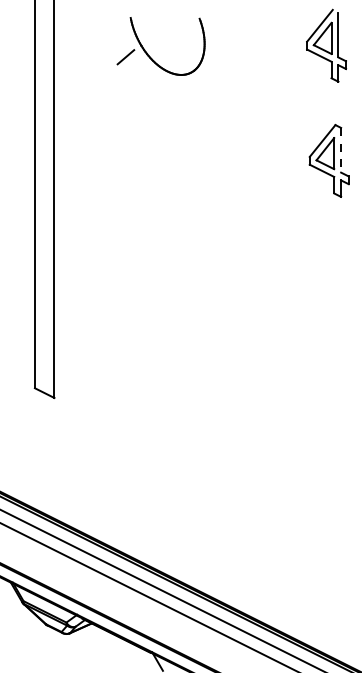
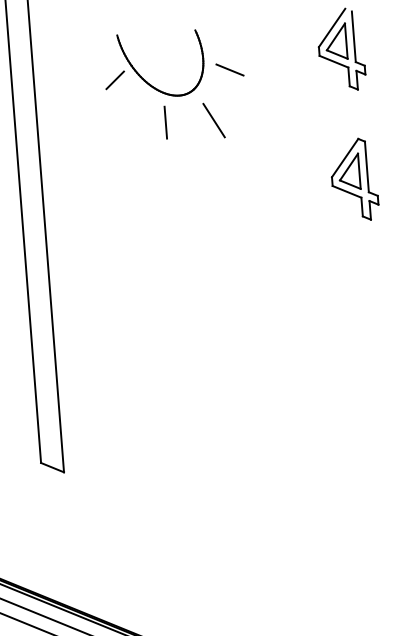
line: (226, 55) -> (228, 69), added
line: (167, 97) -> (165, 122), added
line: (209, 99) -> (213, 120), added
line: (341, 150) -> (367, 167), dashed -> solid

